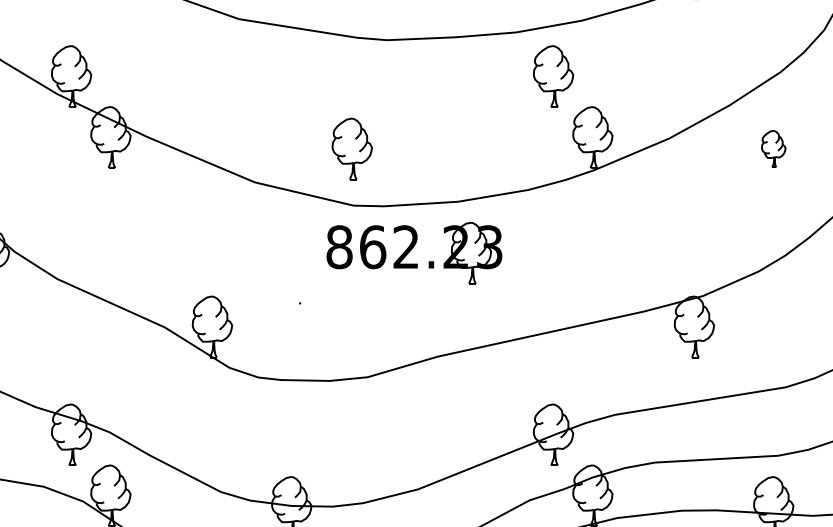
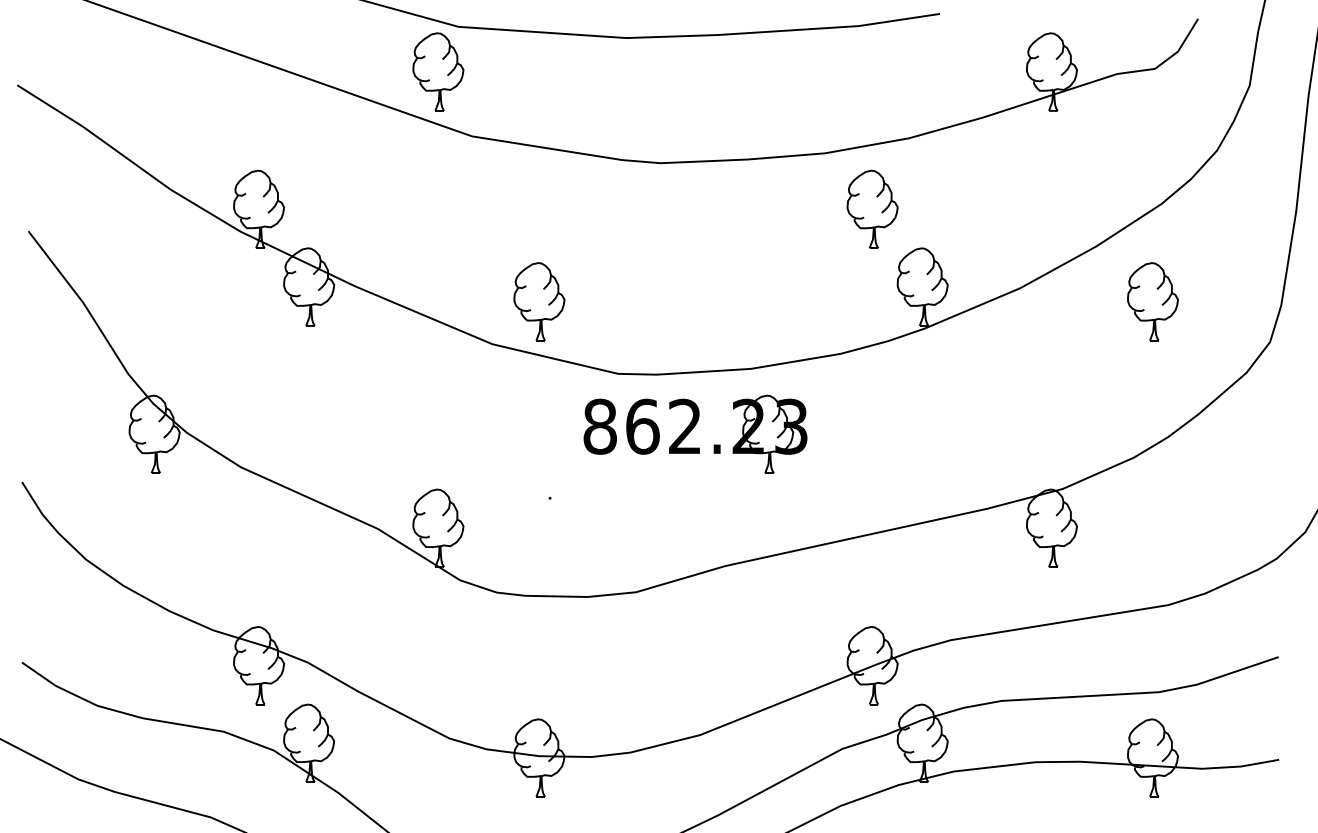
part: (352, 148) -> (539, 301), moved
part: (773, 148) -> (1152, 301), size x1.67

